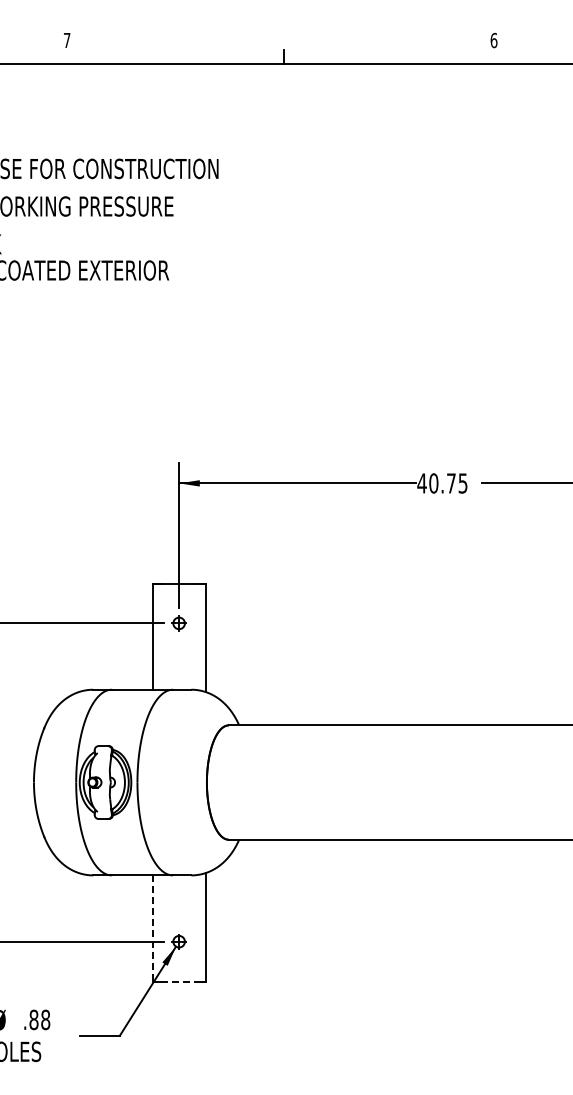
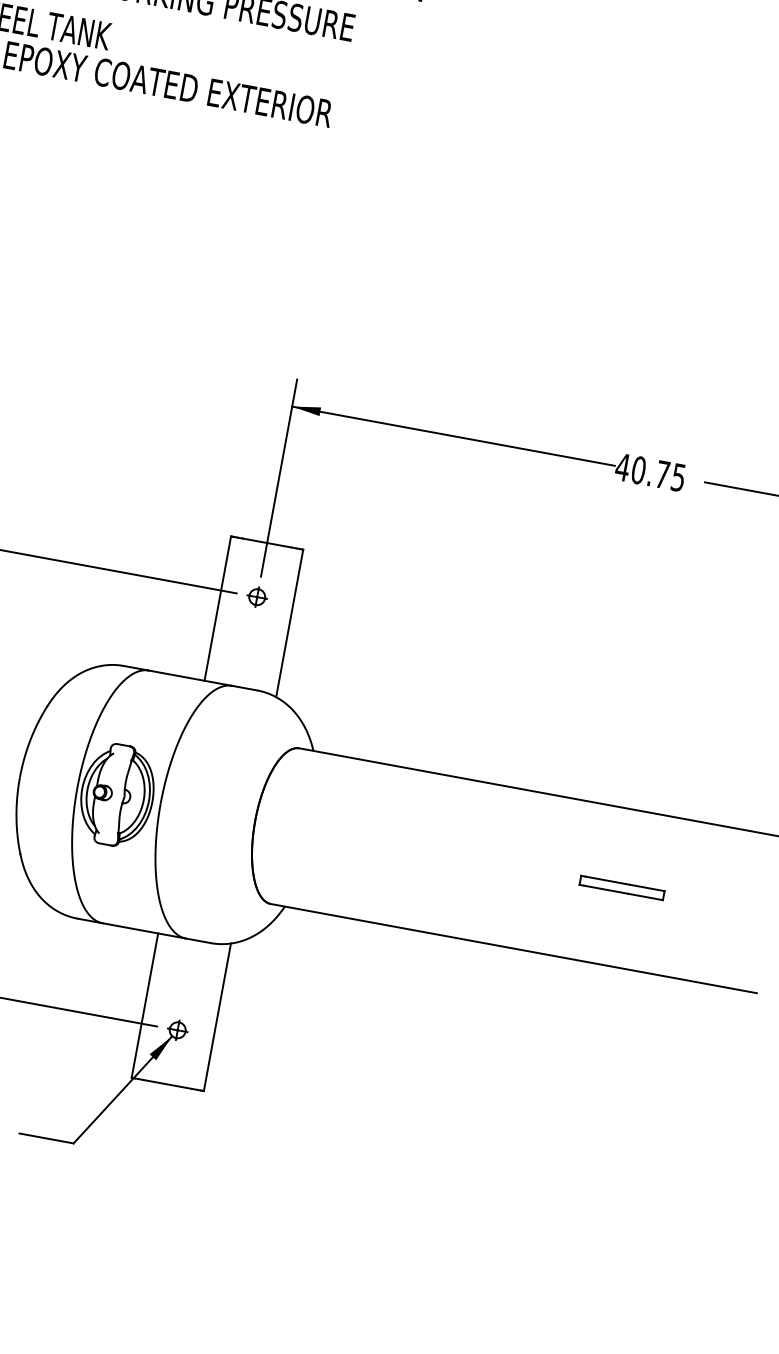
part: (476, 782) -> (622, 887), added
line: (152, 928) -> (144, 1005), dashed -> solid
line: (179, 981) -> (168, 1084), dashed -> solid

